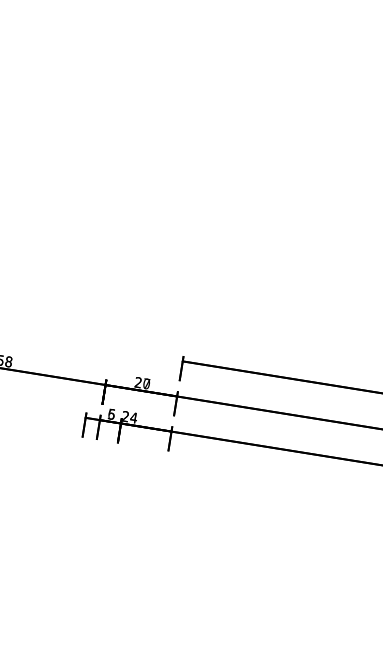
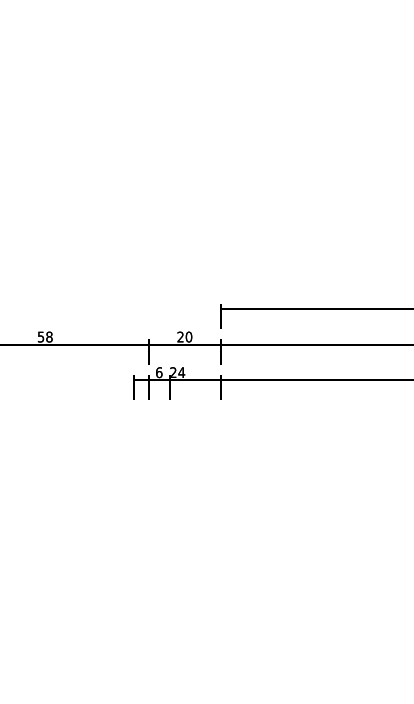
text: (146, 383) -> (188, 336), 27 -> 20
text: (111, 414) -> (159, 372), 5 -> 6

